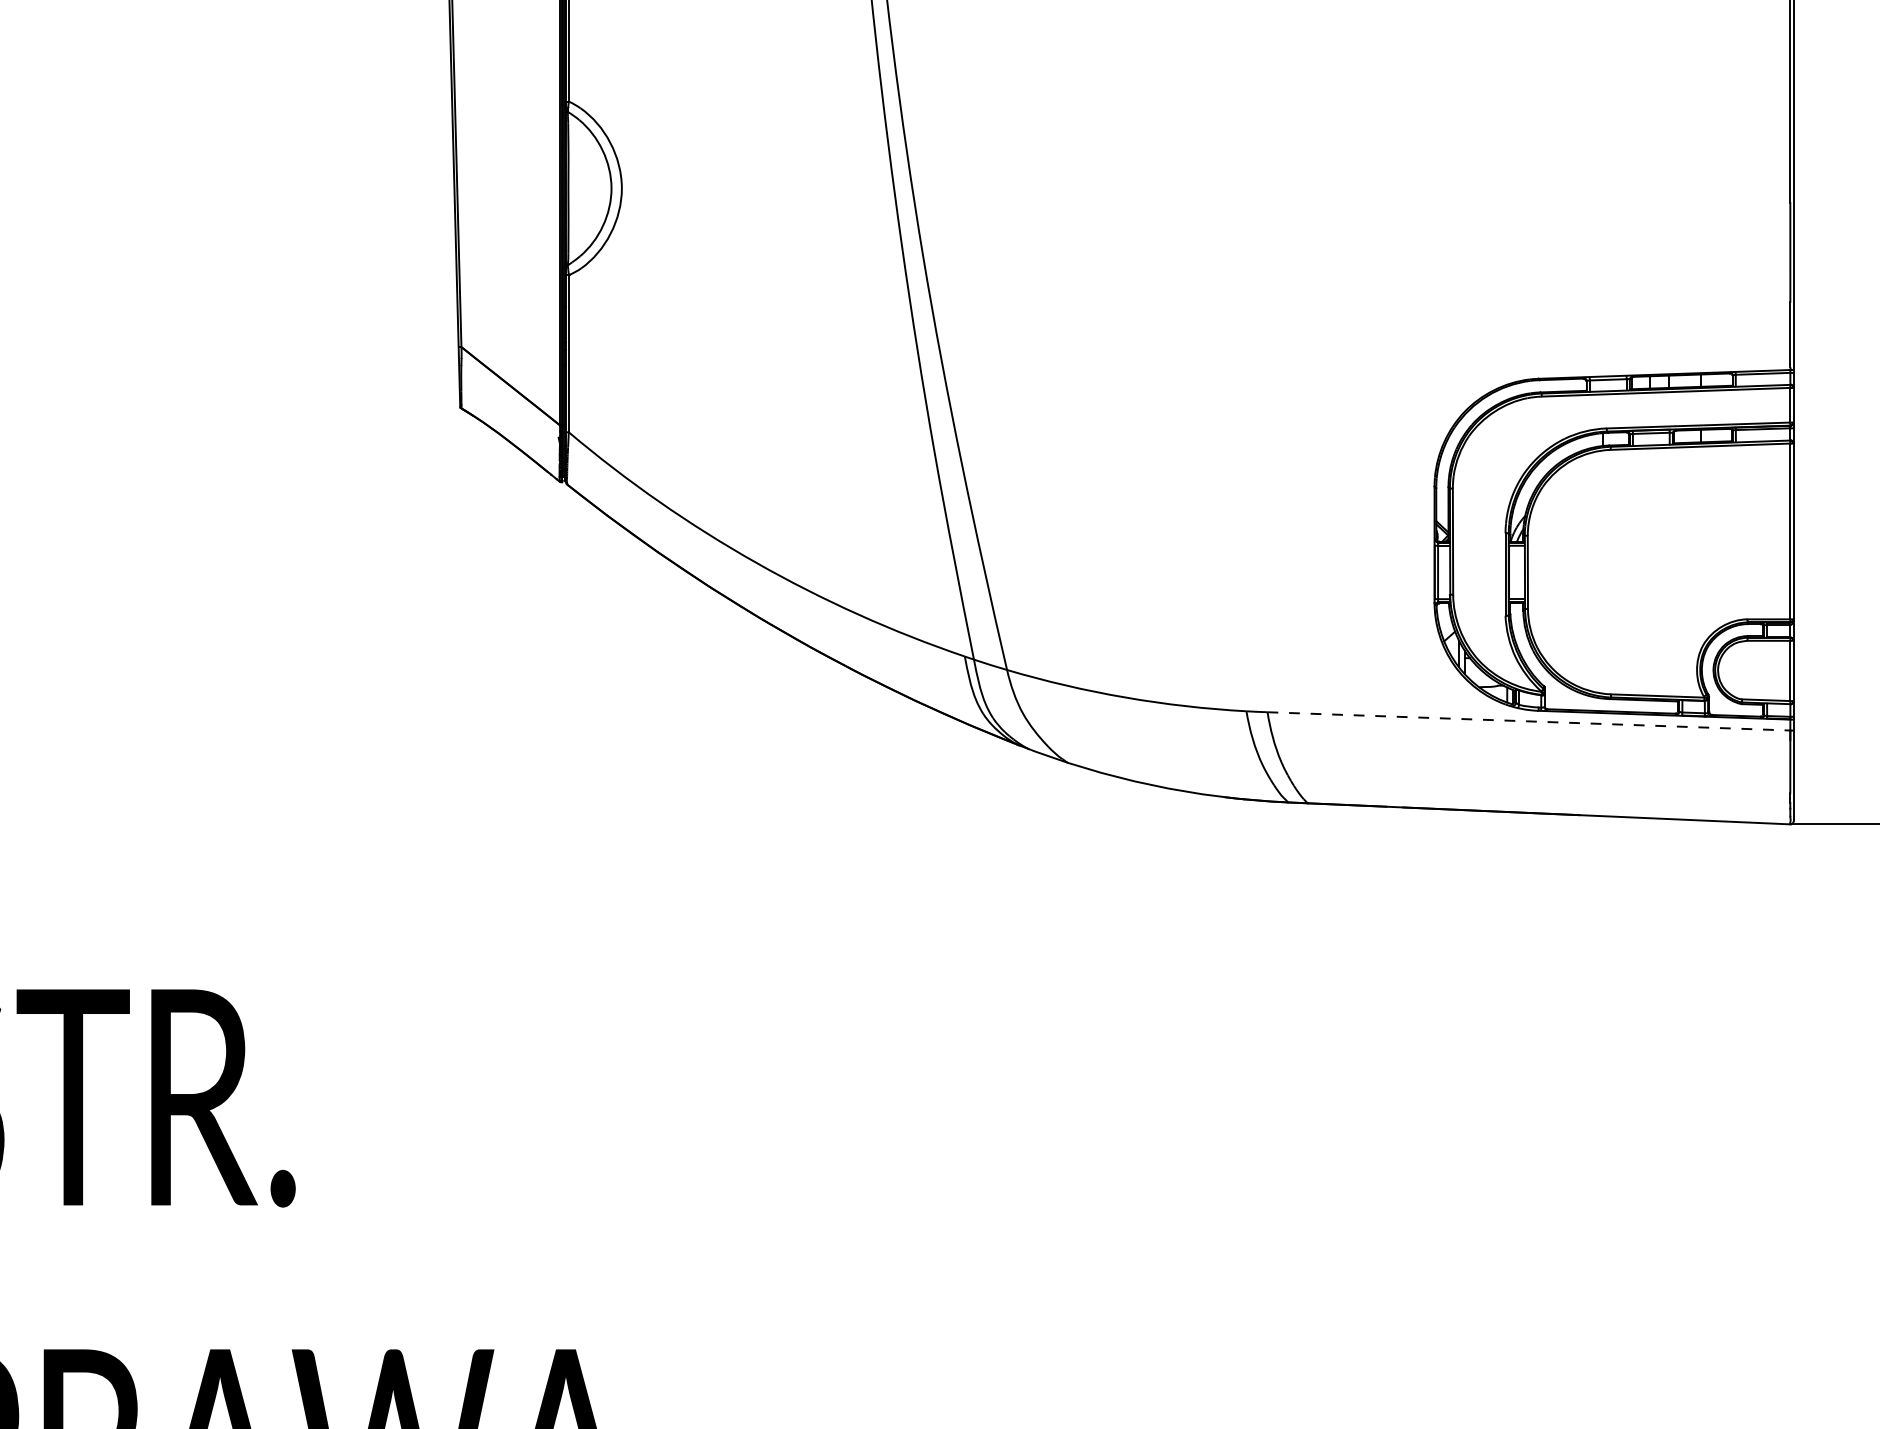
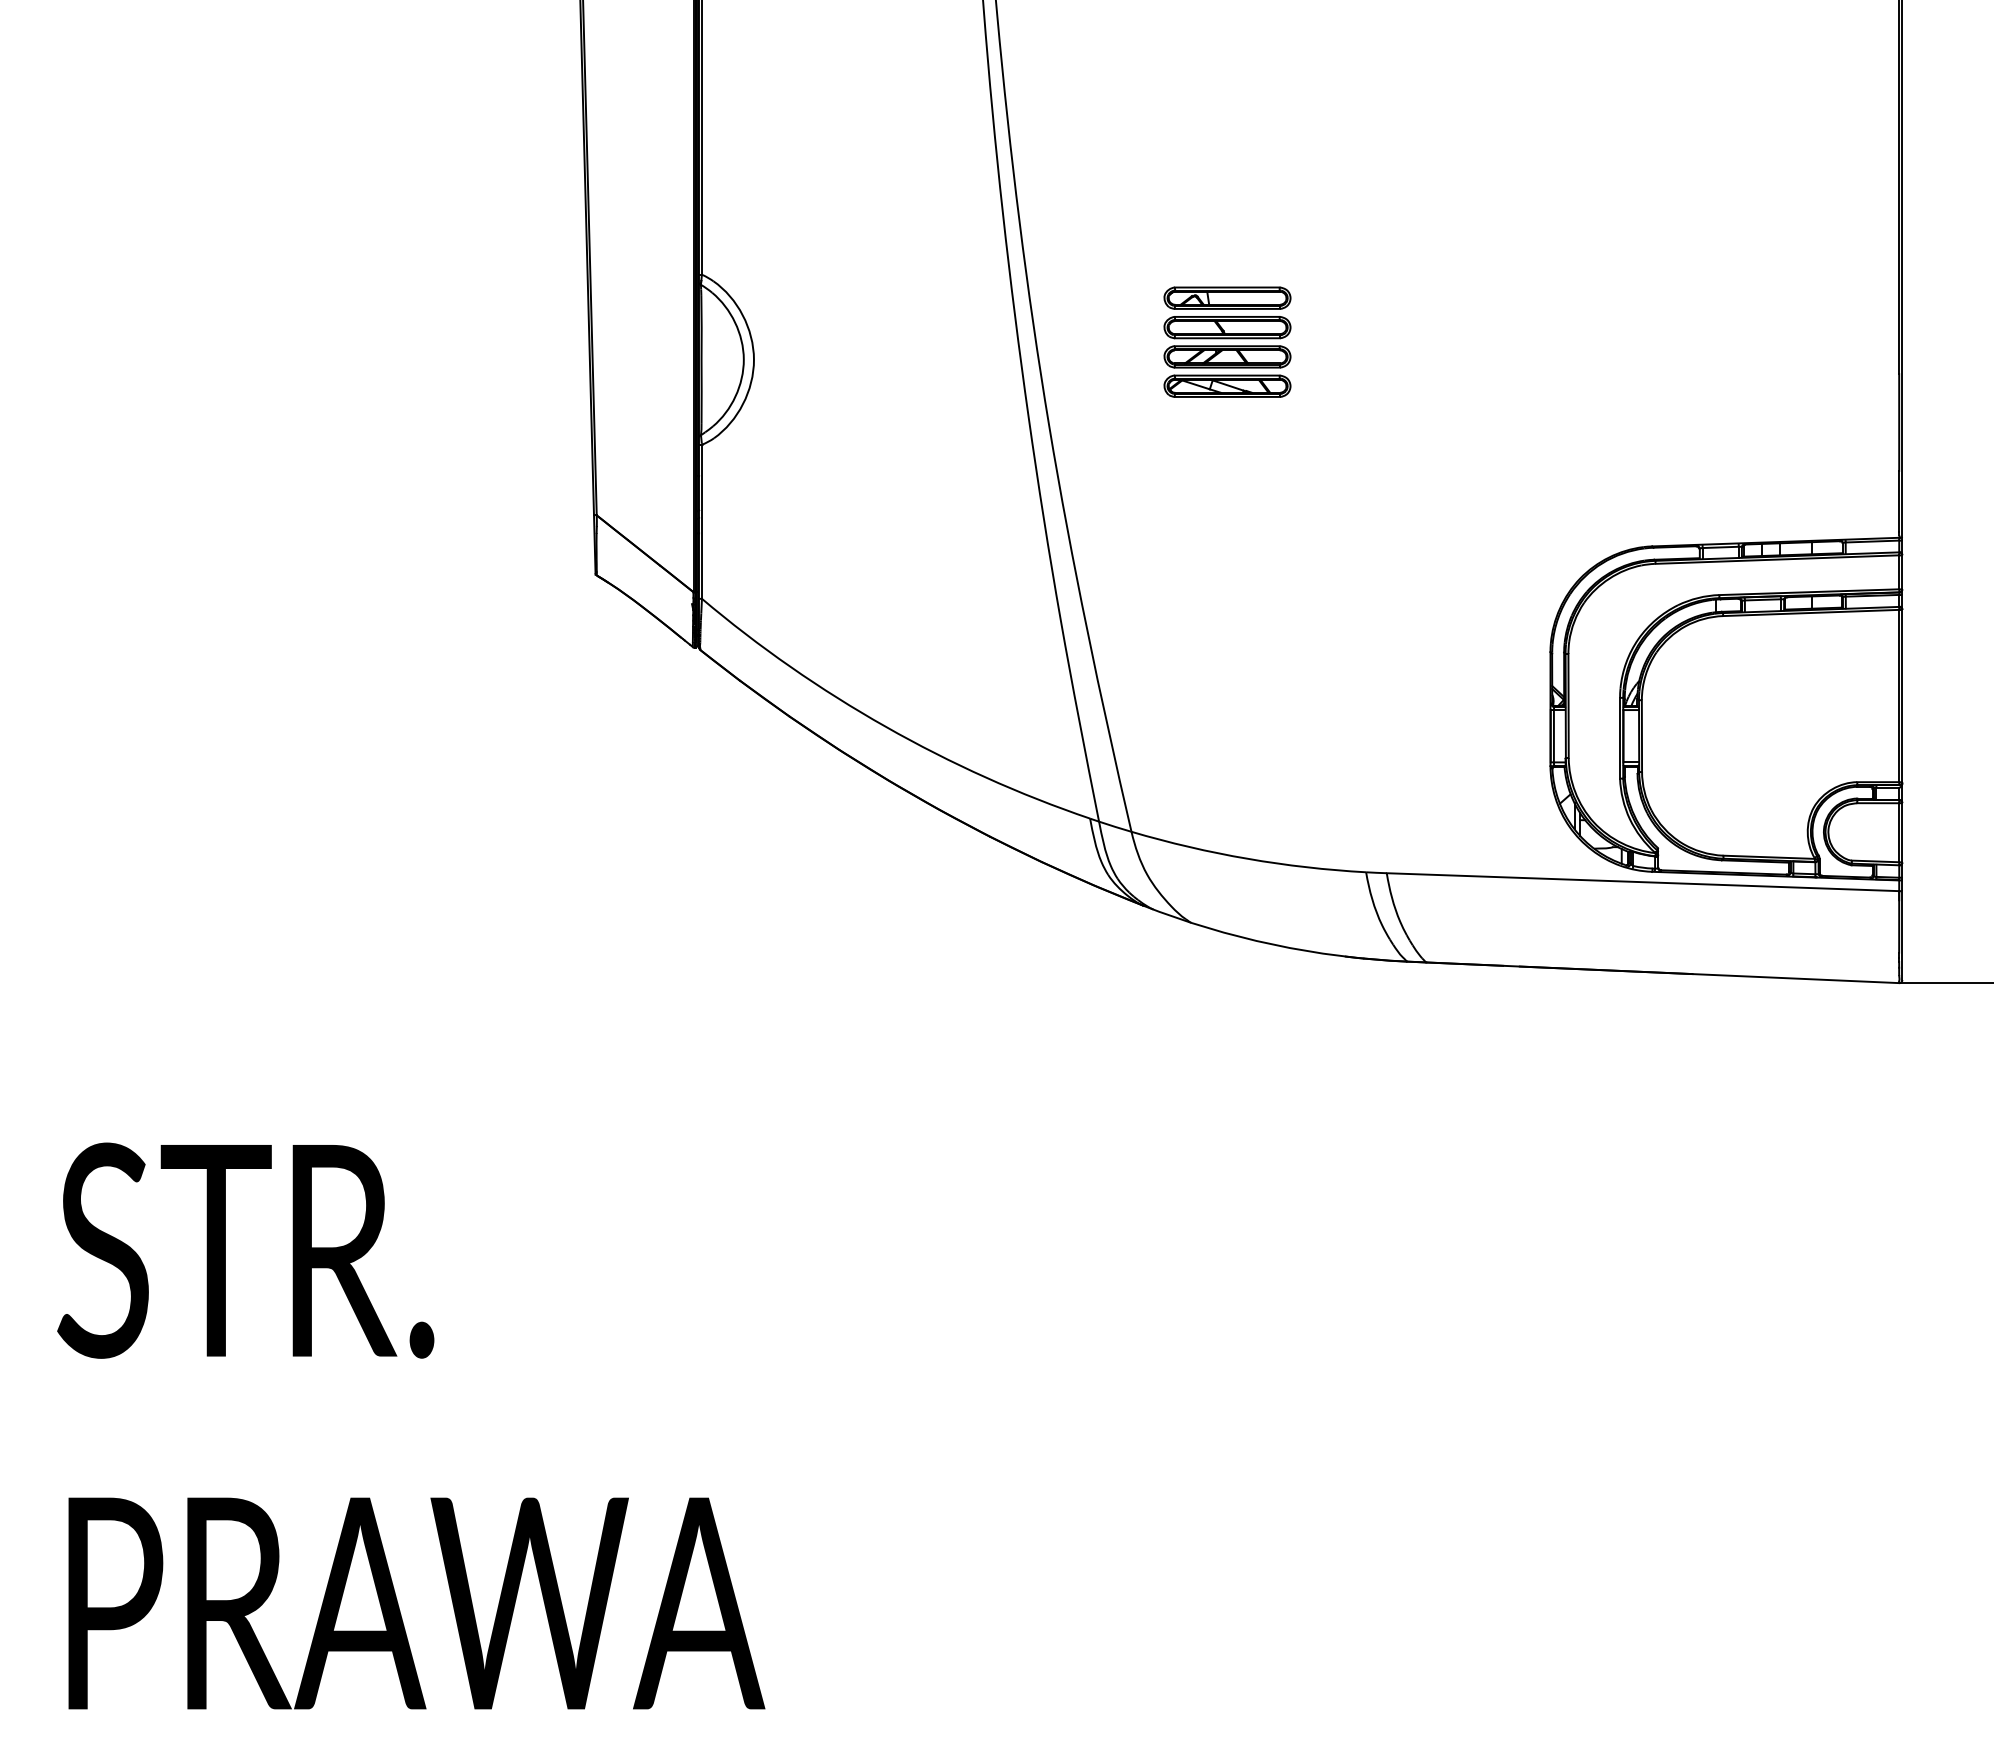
part: (1105, 169) -> (1227, 341), added
line: (1529, 721) -> (1643, 882), dashed -> solid

